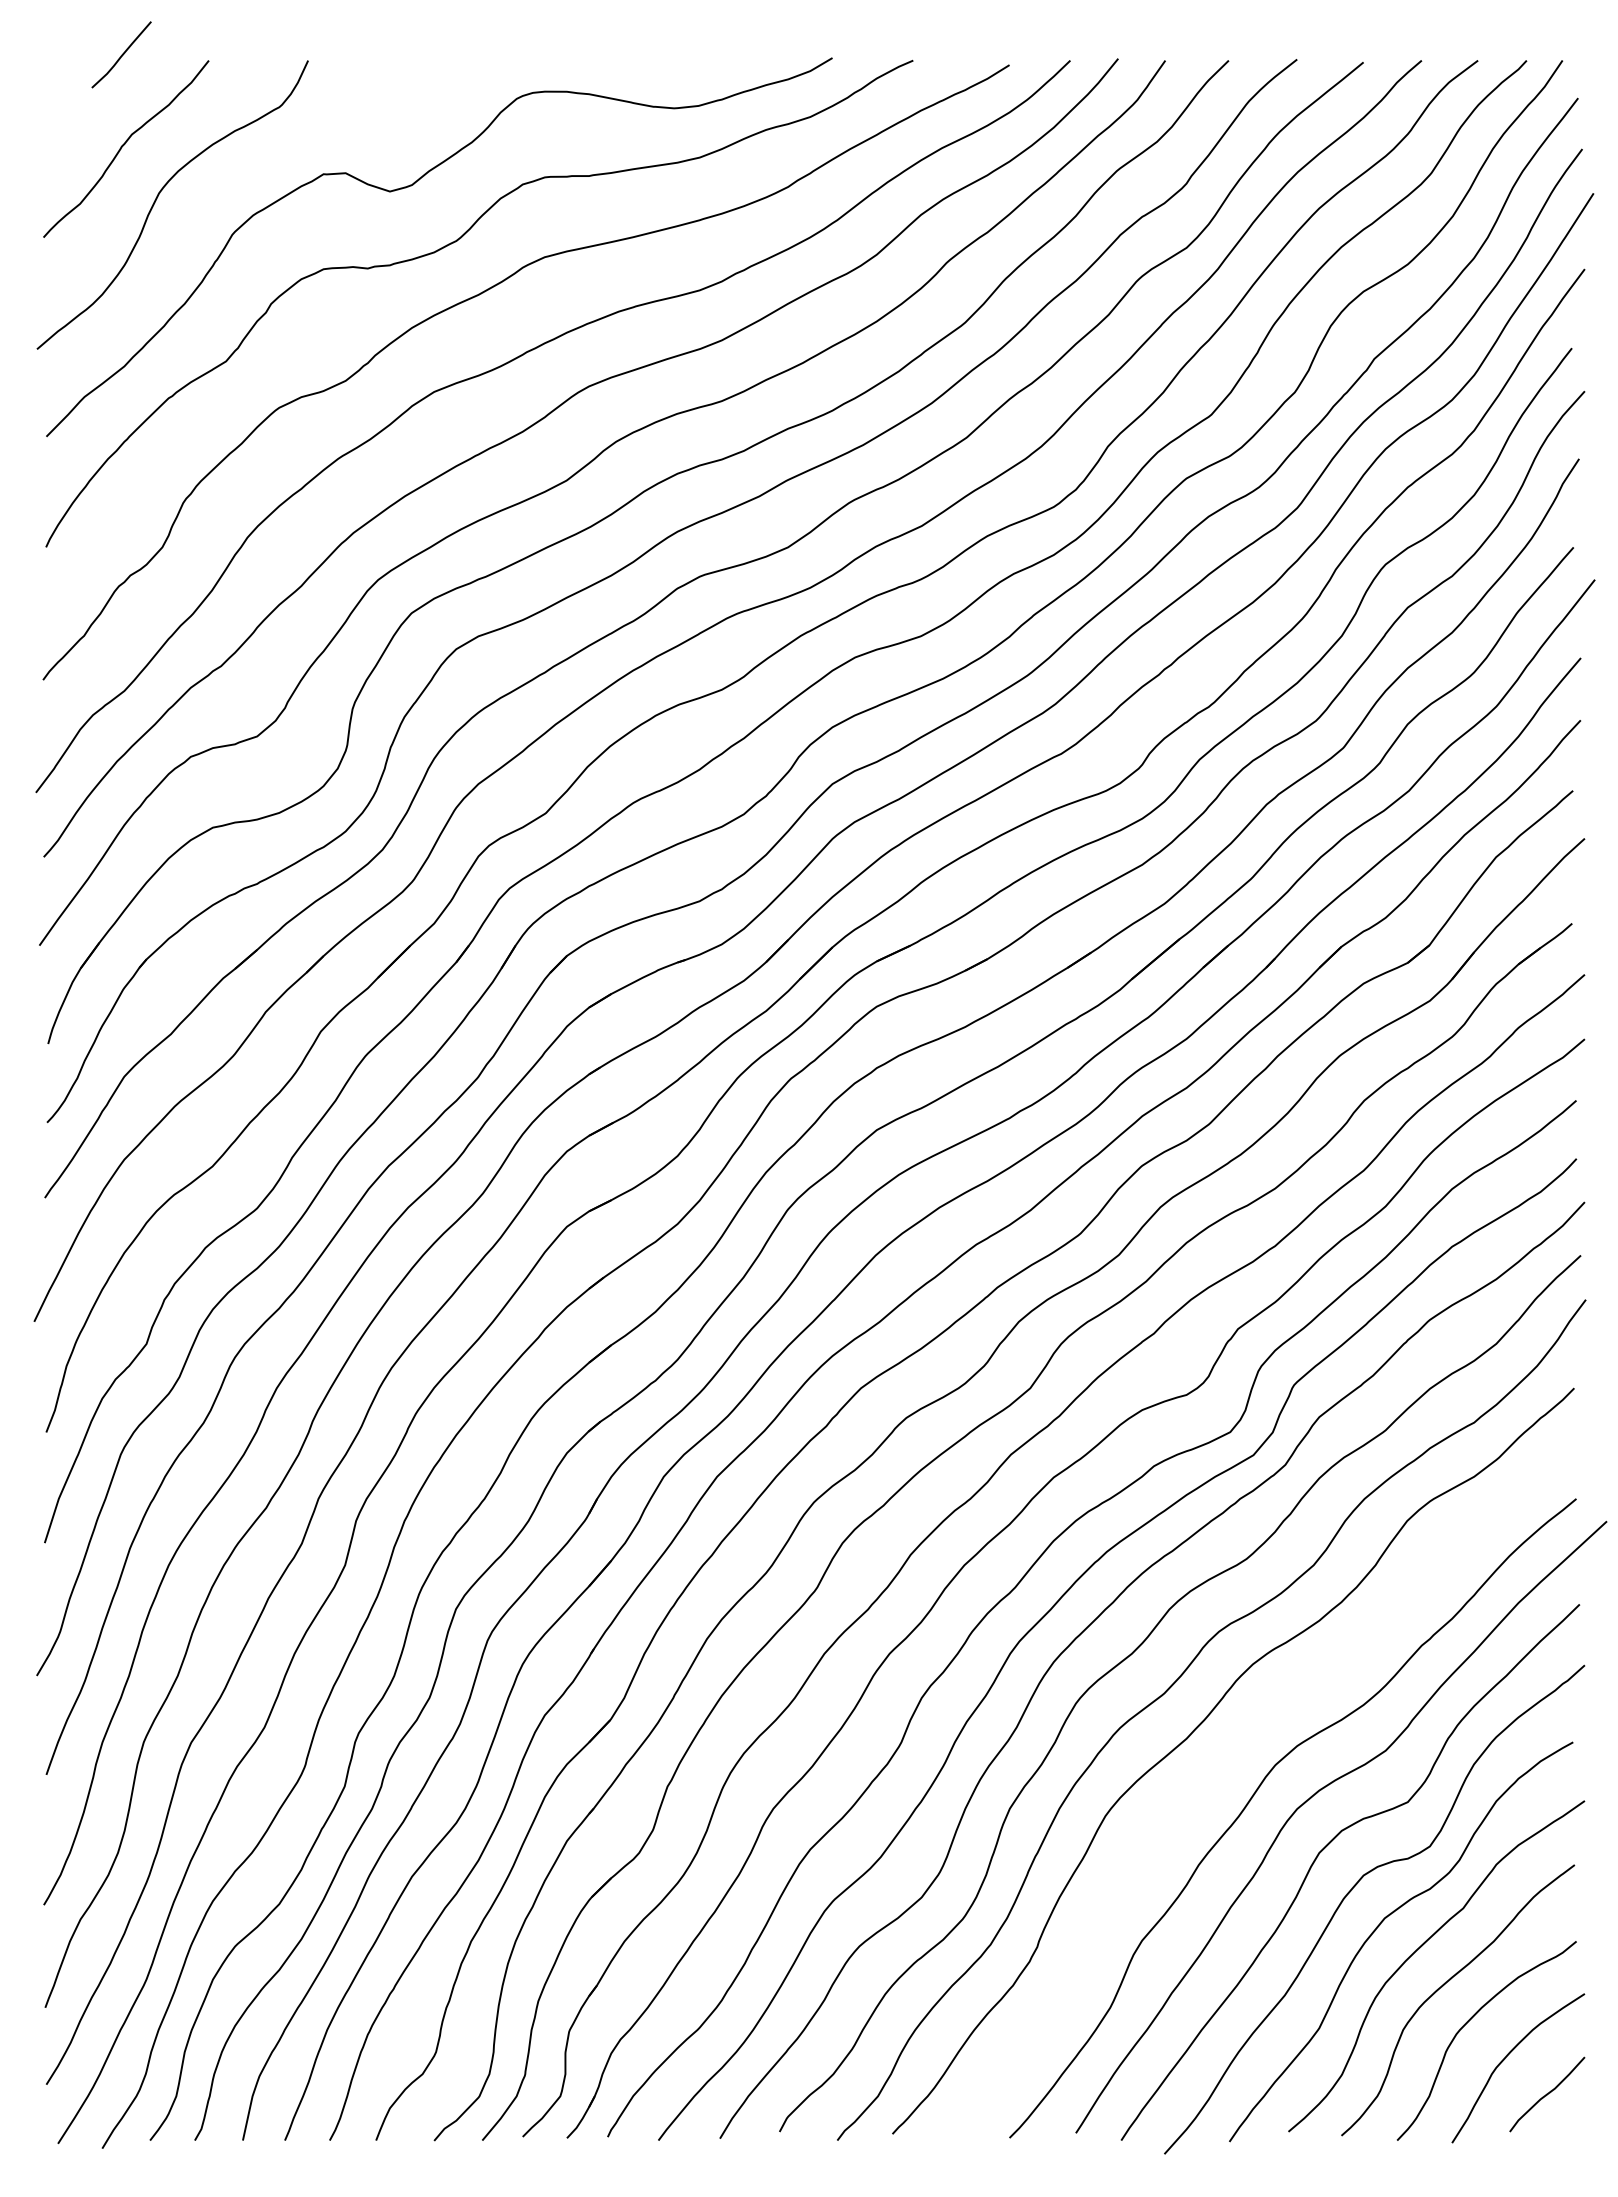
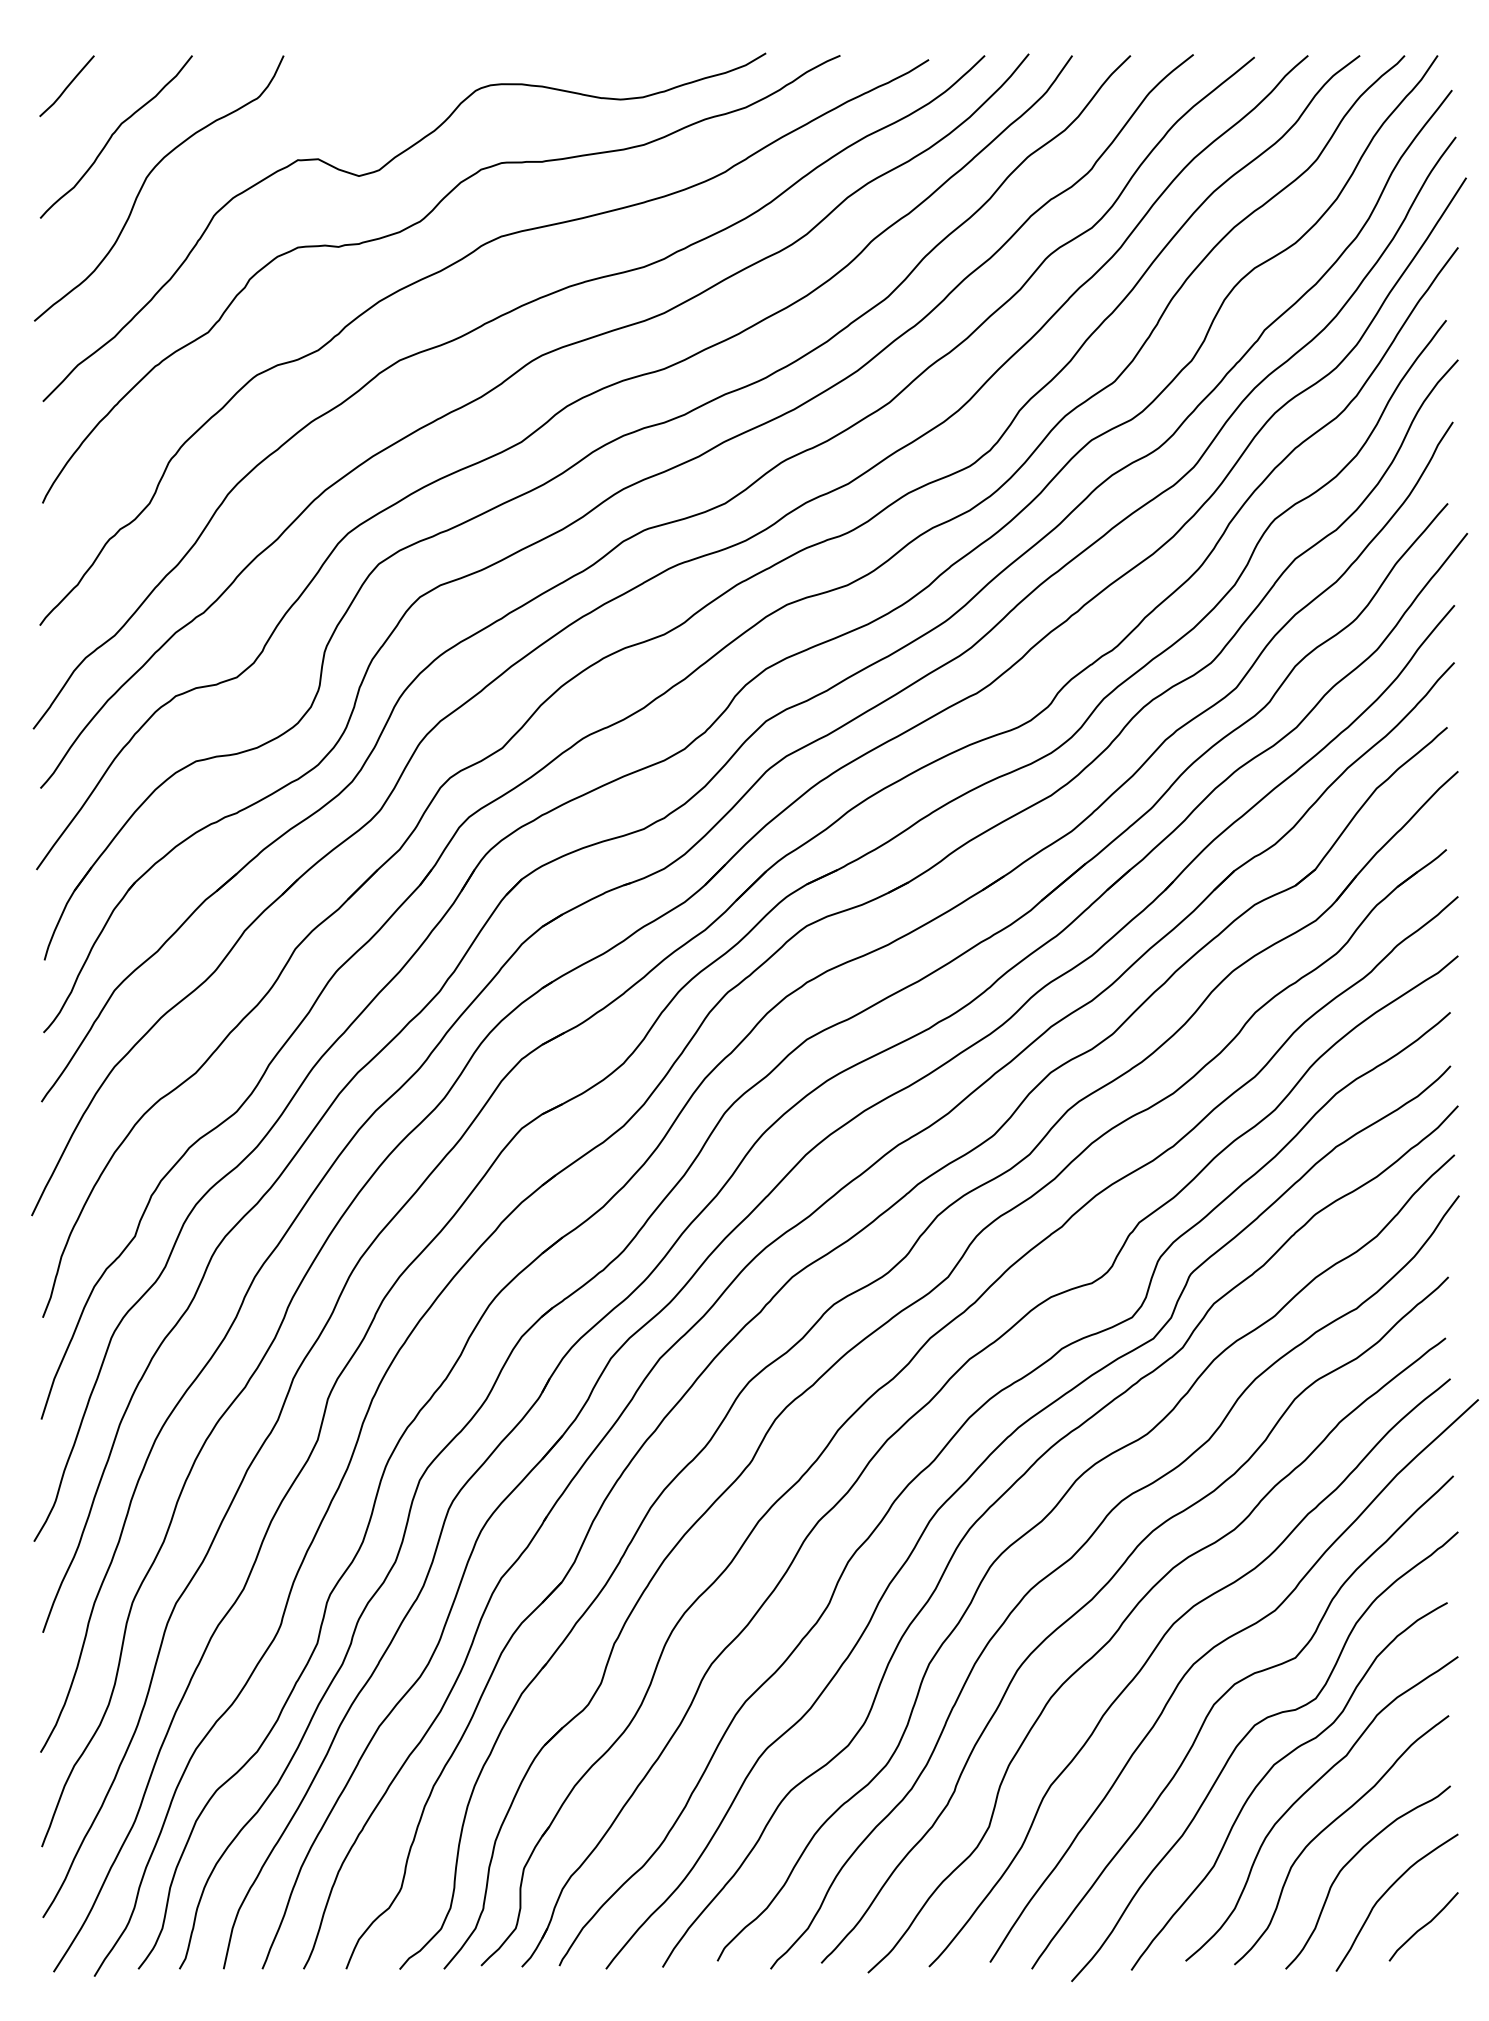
curve: (121, 54) -> (66, 85), moved
curve: (1217, 1770) -> (1120, 1628), added

